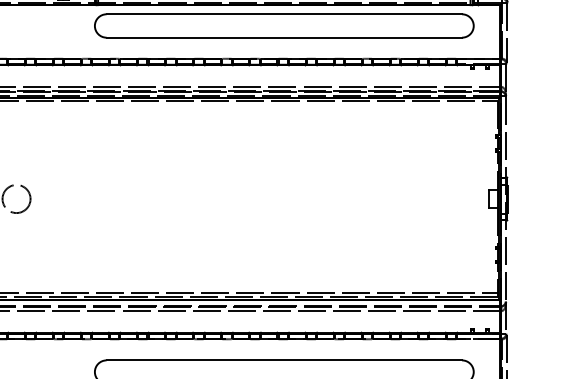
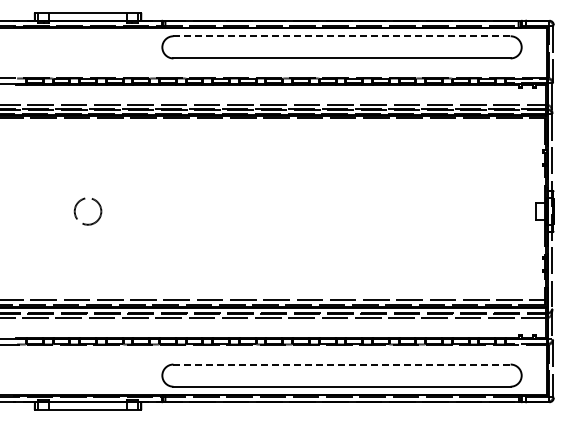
line: (284, 14) -> (342, 36), solid -> dashed
line: (284, 360) -> (342, 364), solid -> dashed

